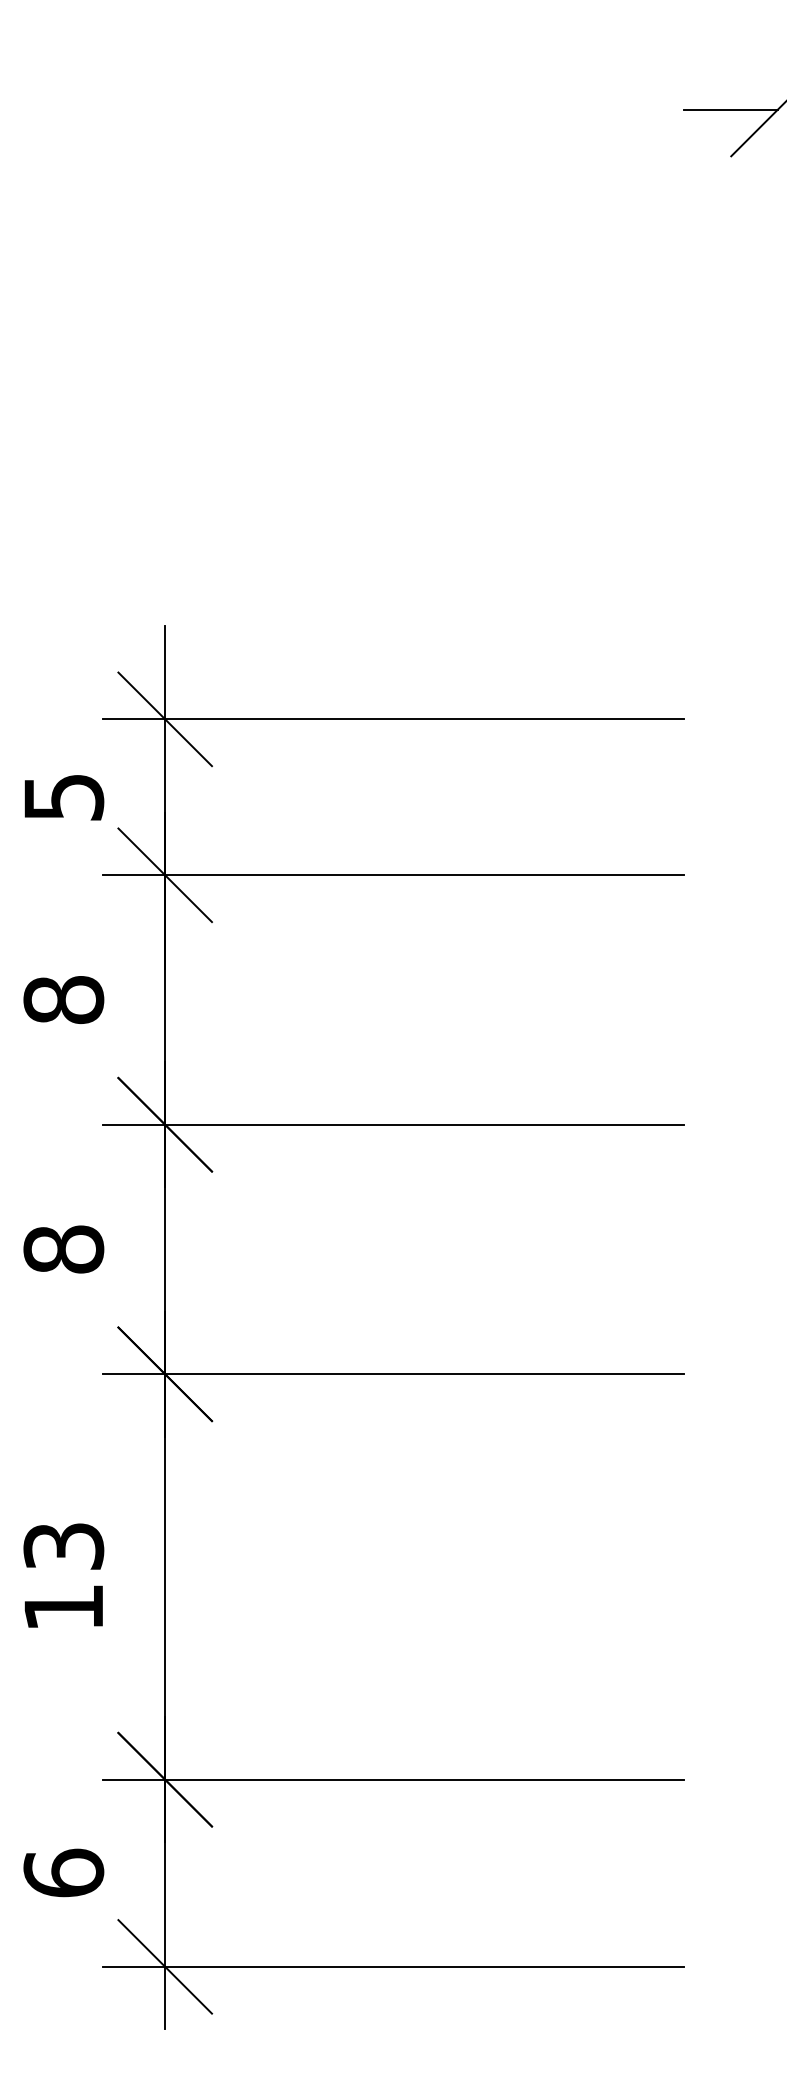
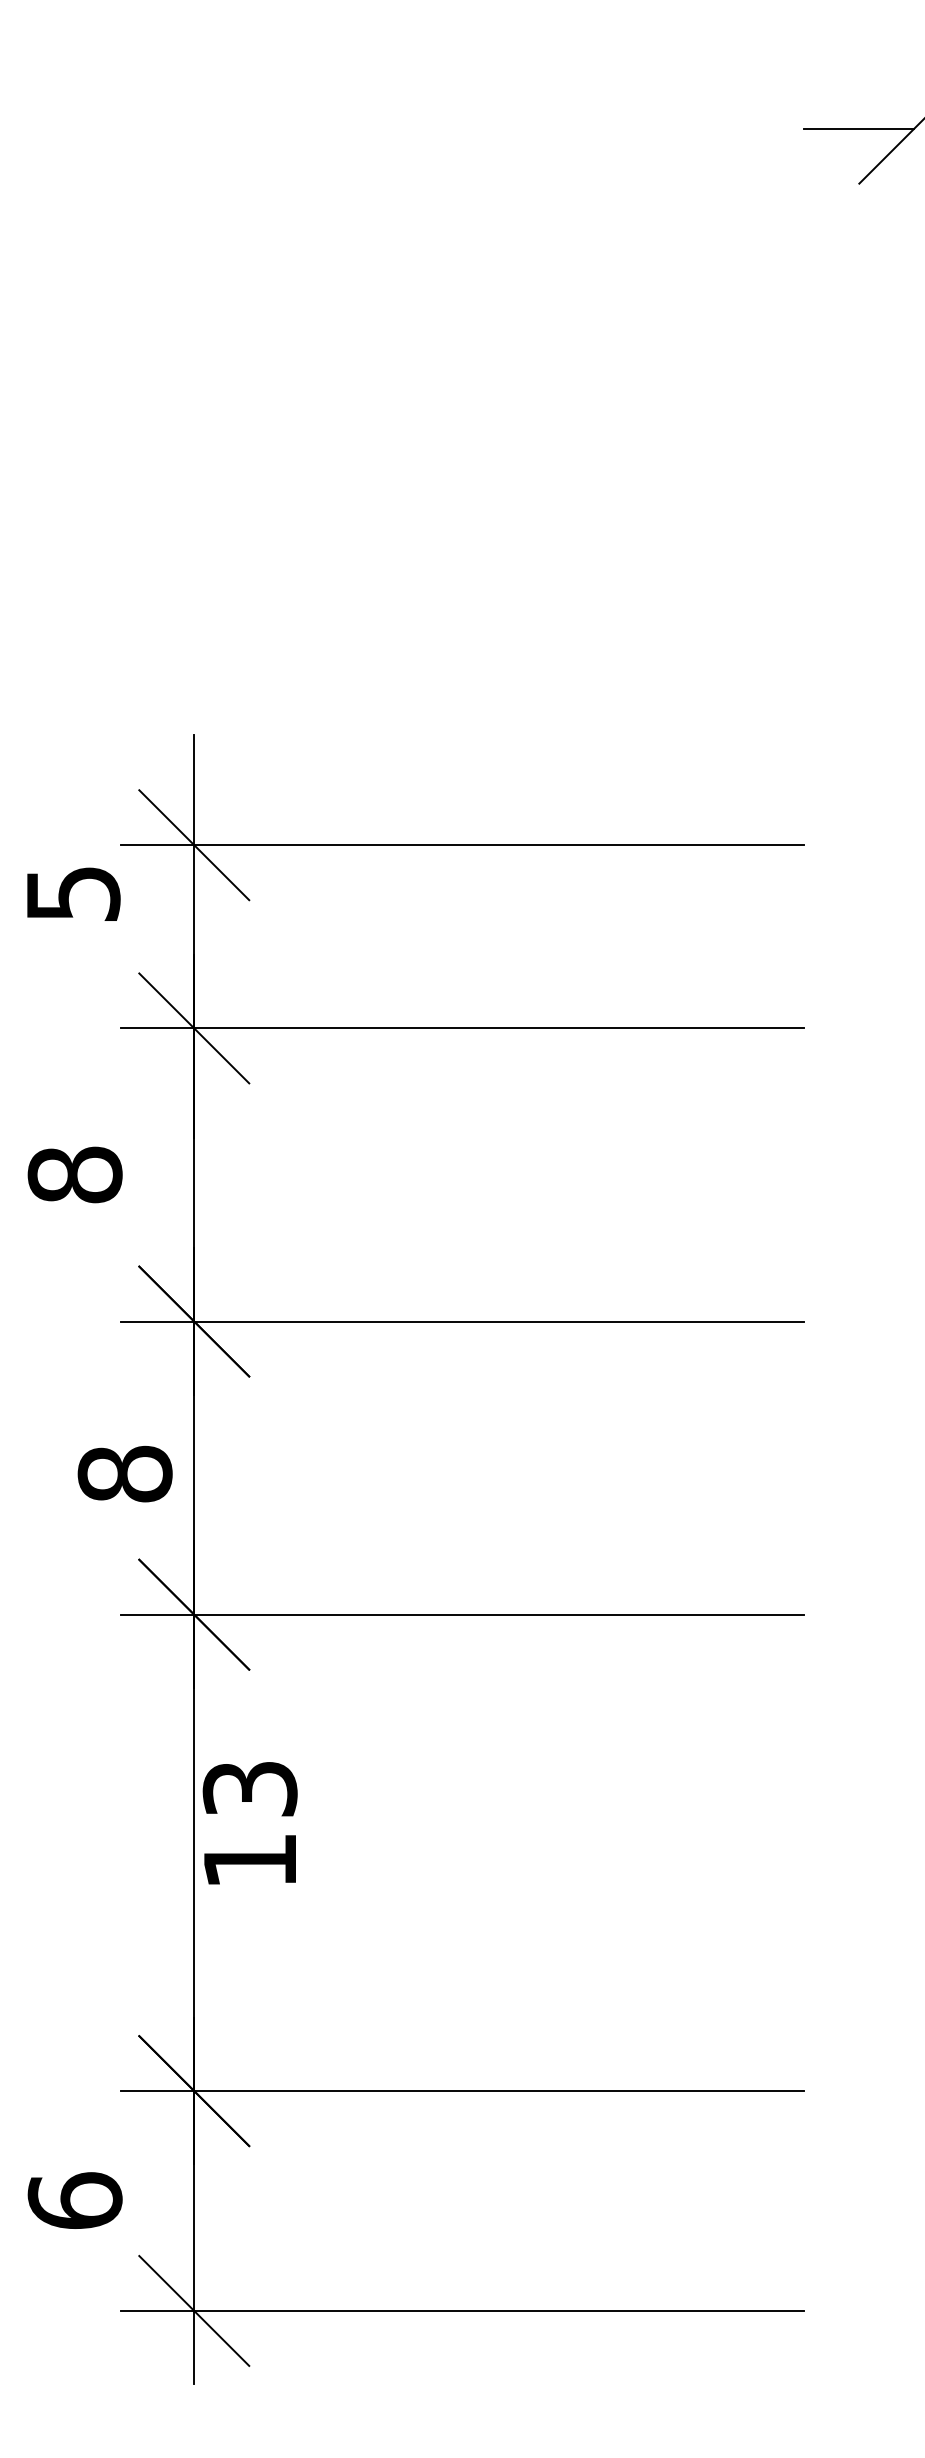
text: (64, 797) -> (73, 893), moved
text: (63, 1249) -> (124, 1474), moved
text: (63, 1575) -> (249, 1823), moved

